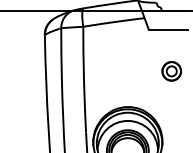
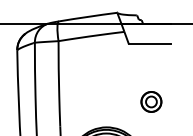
part: (171, 71) -> (151, 102), moved

